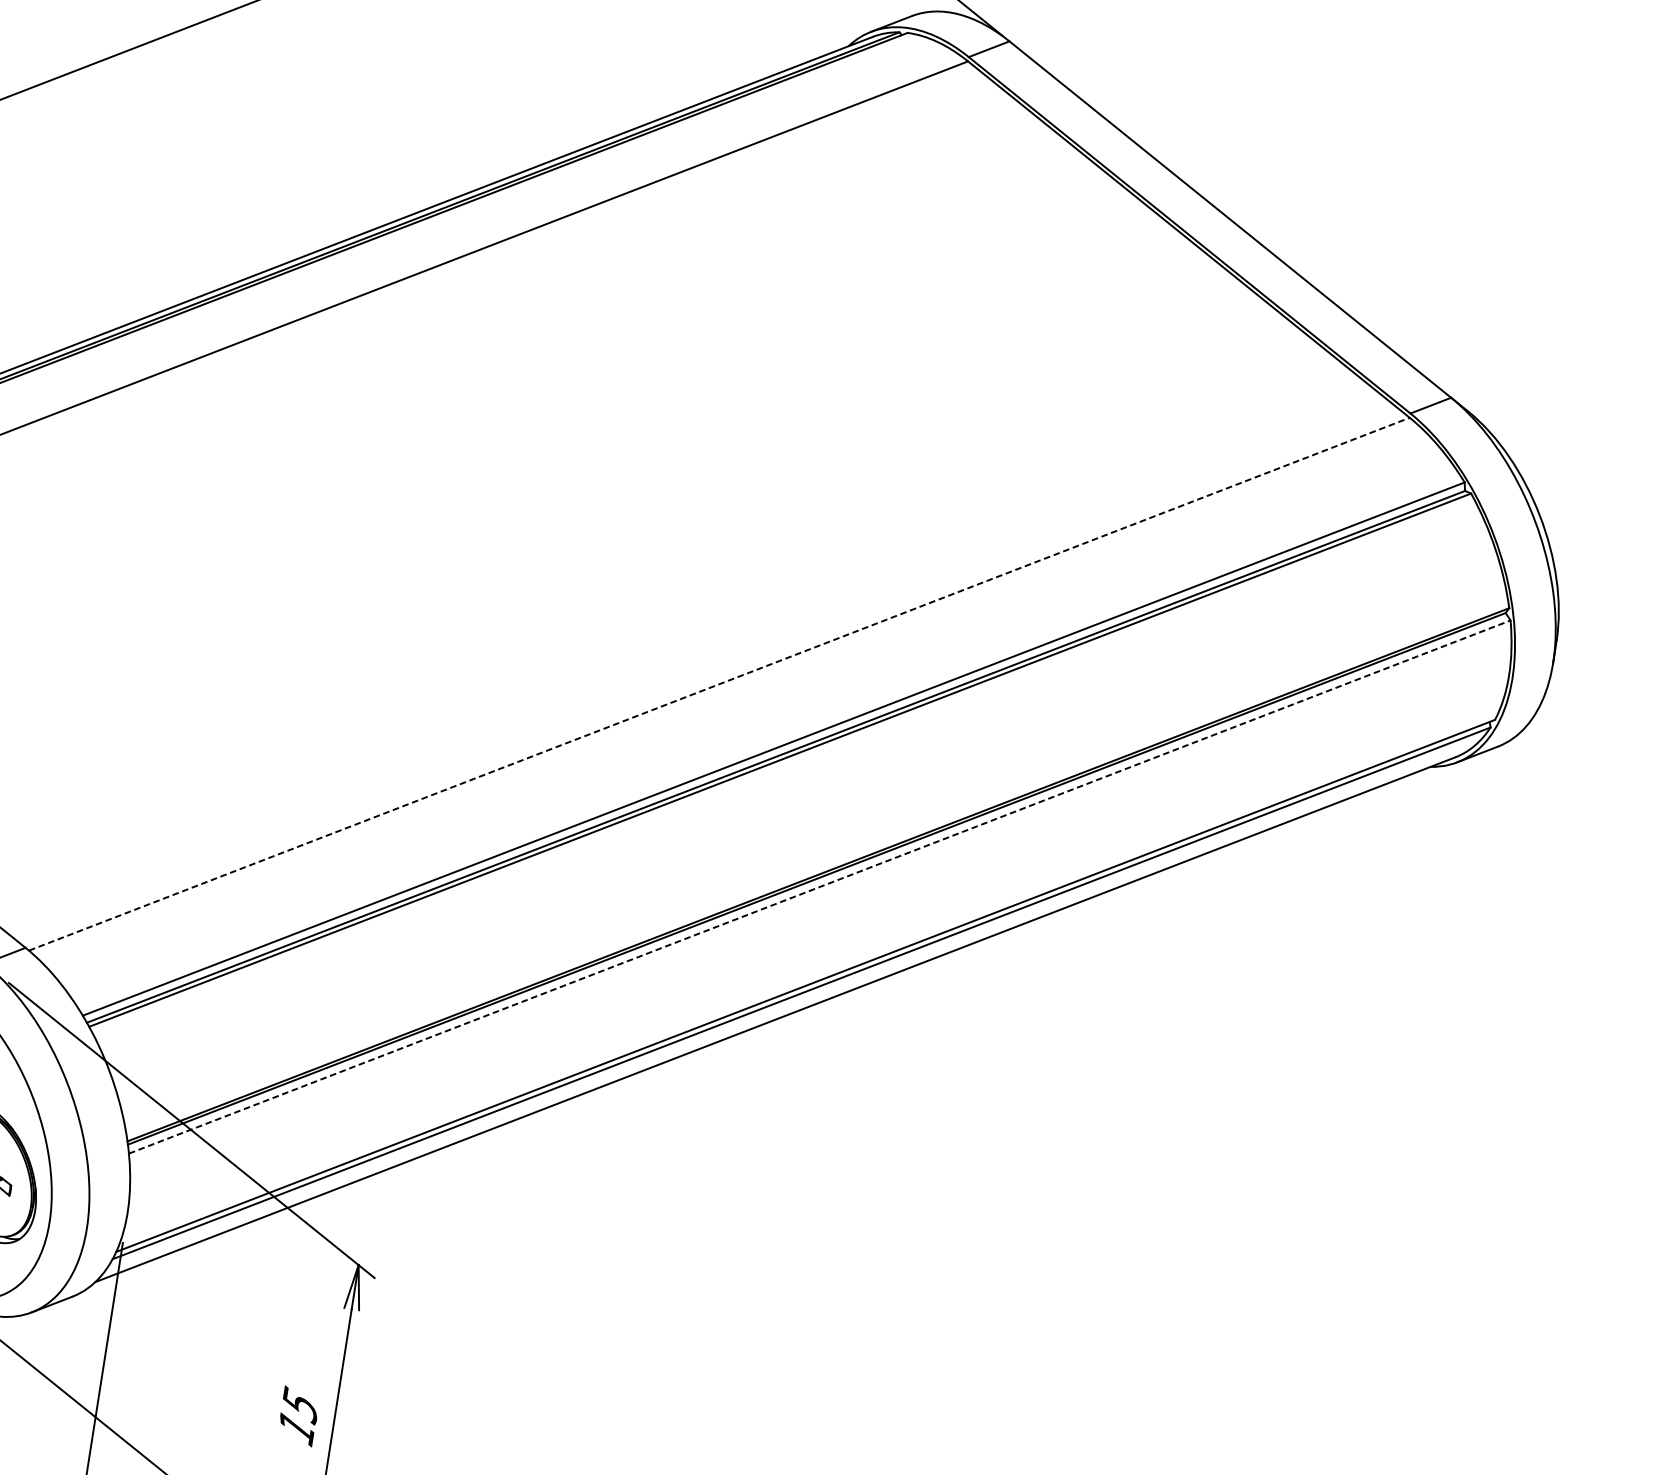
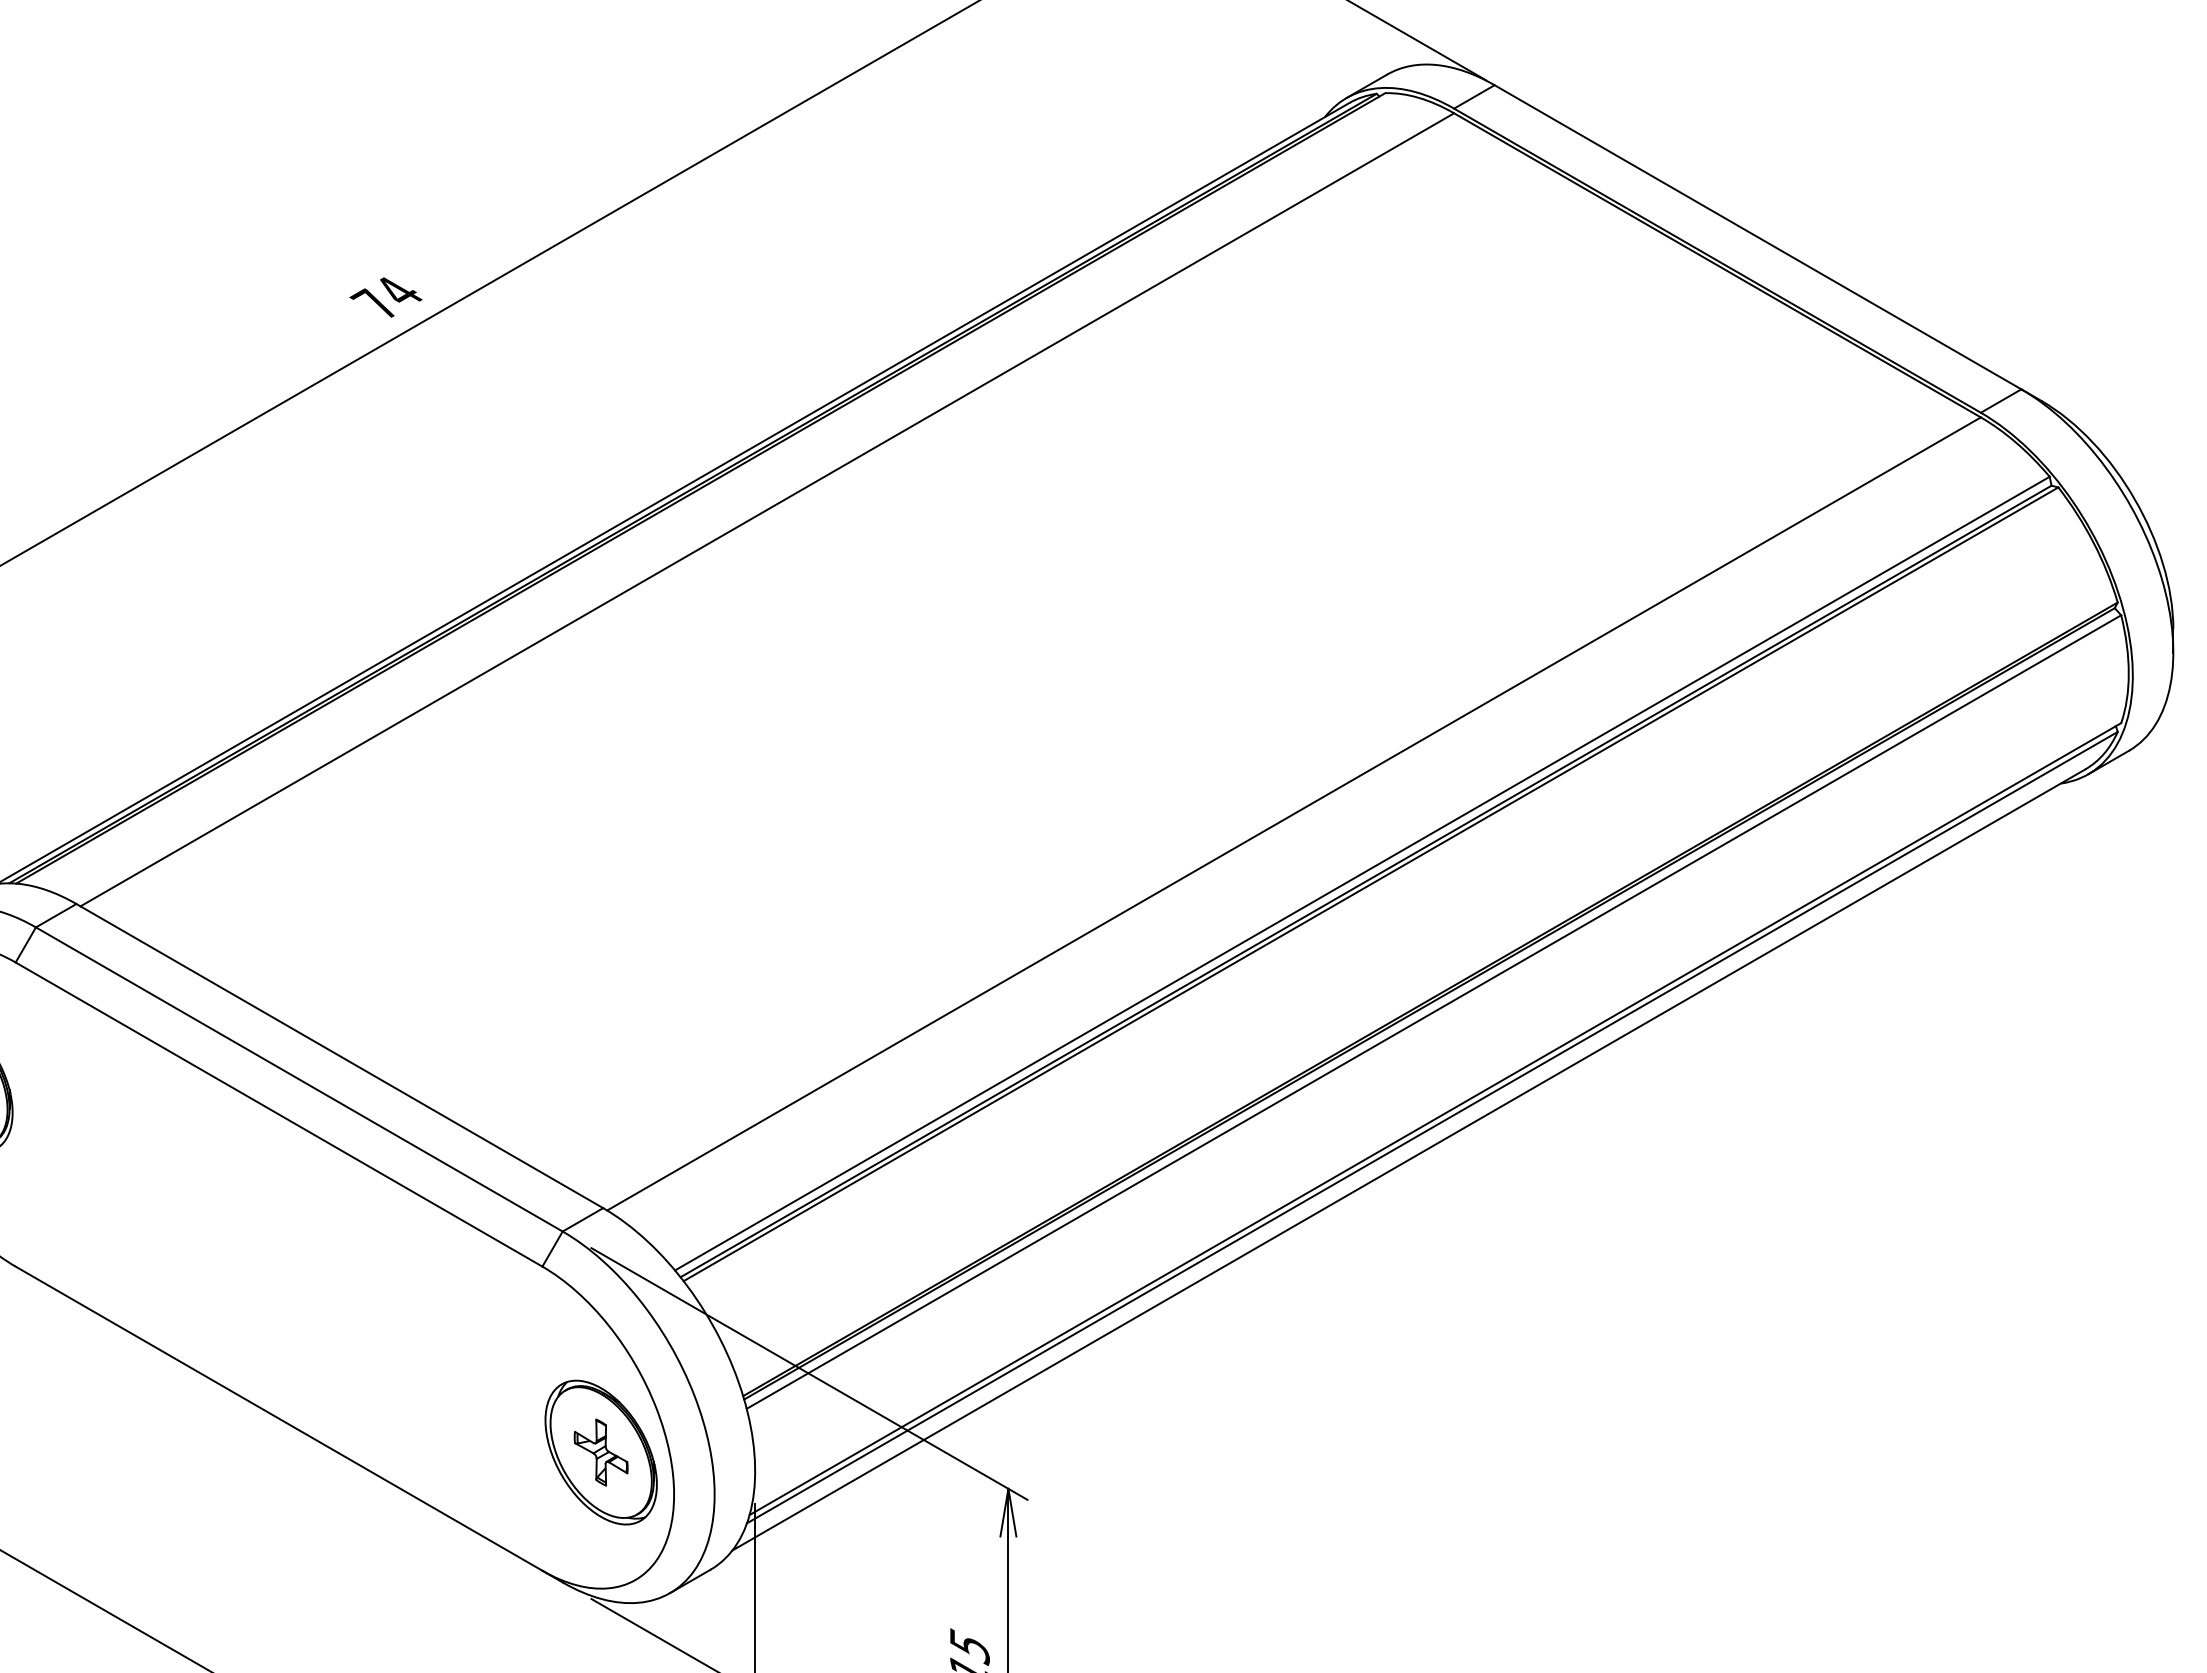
line: (719, 683) -> (1294, 813), dashed -> solid
line: (819, 887) -> (1433, 1012), dashed -> solid

